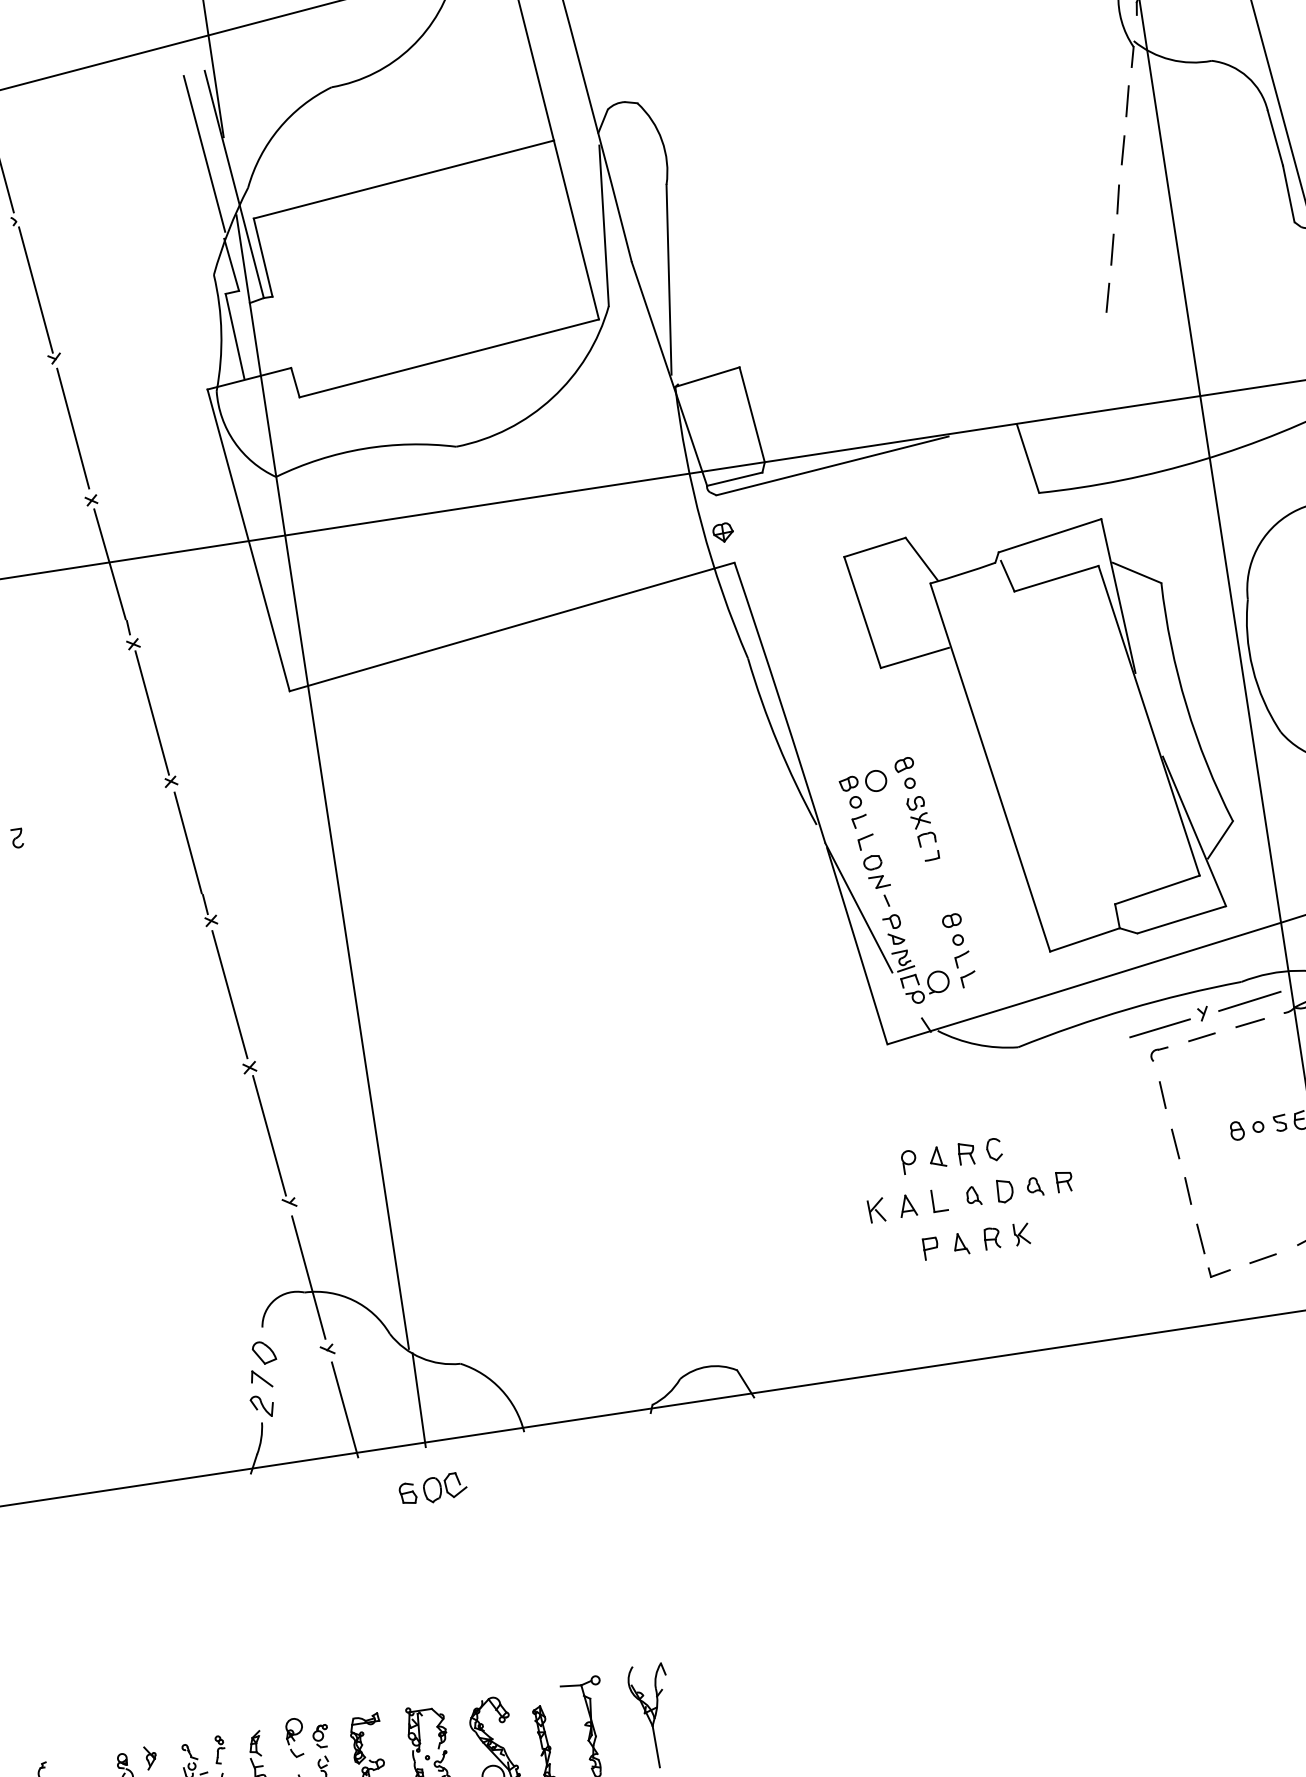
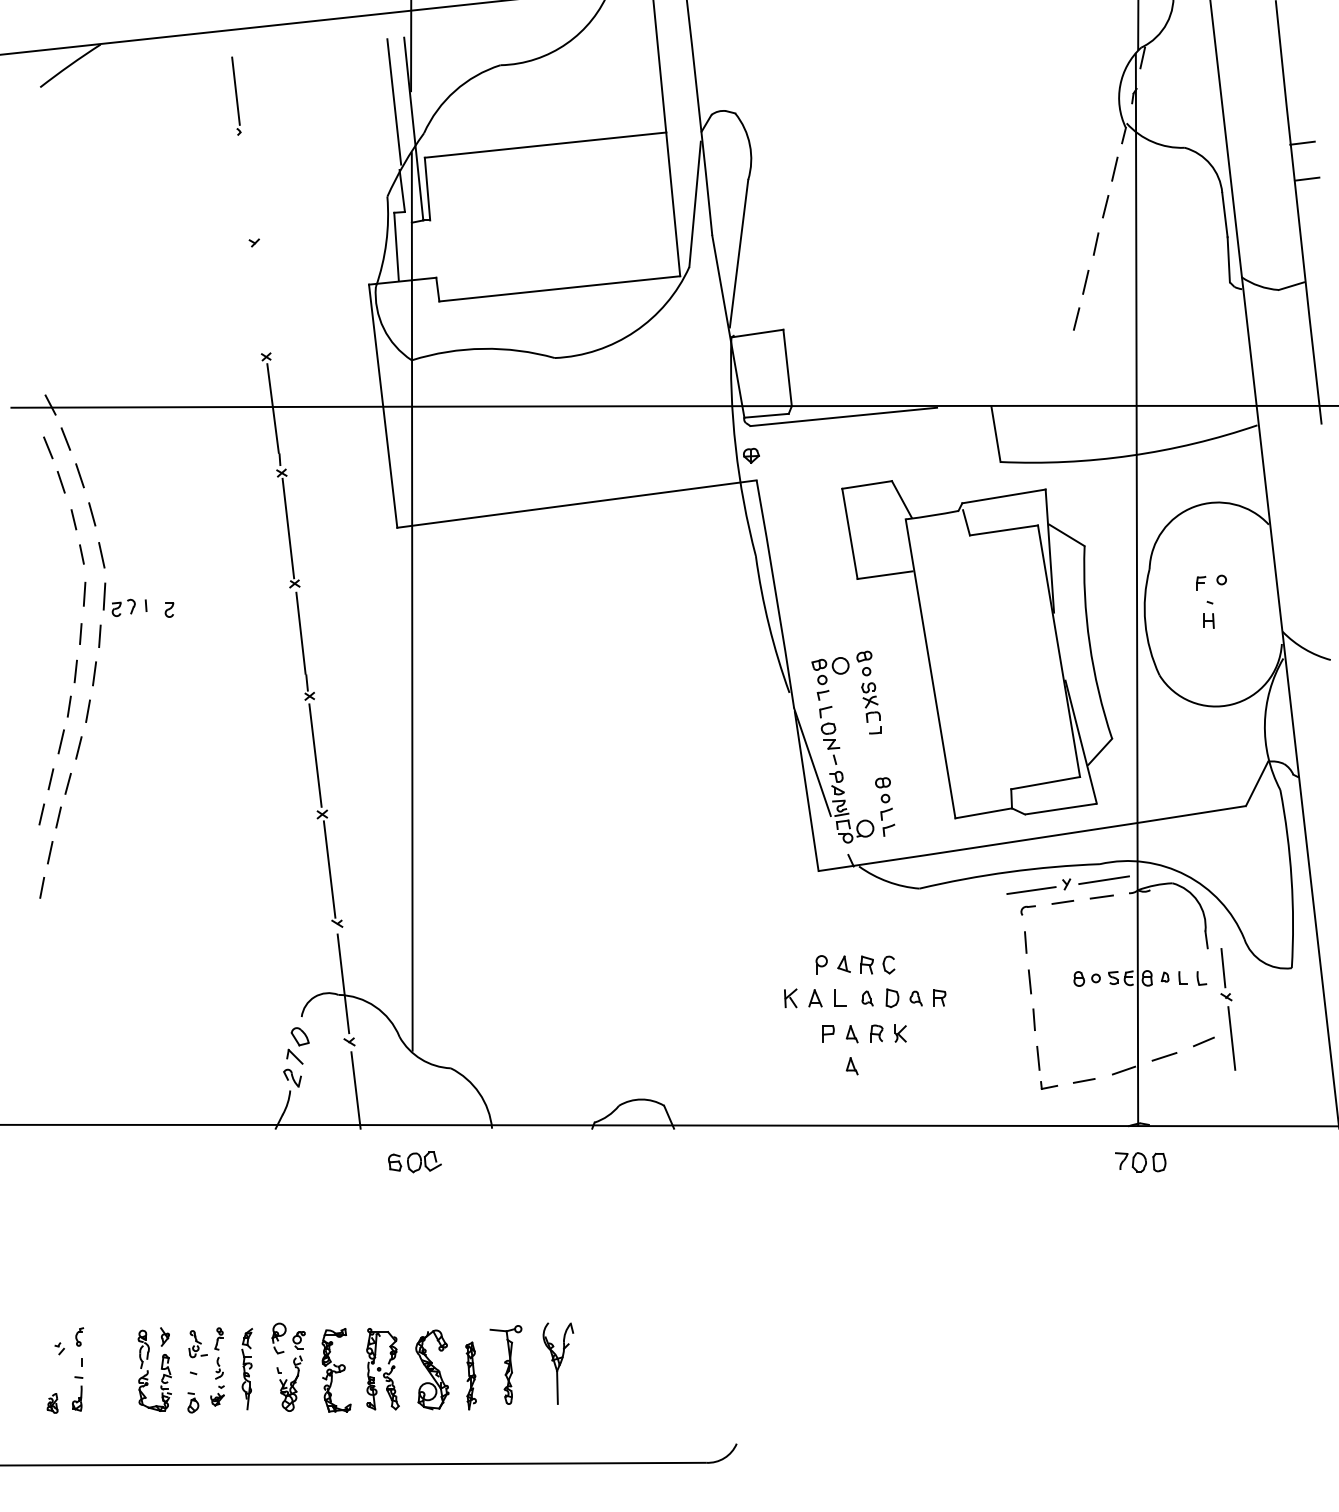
line: (35, 290) -> (247, 187), removed
line: (73, 429) -> (260, 299), removed
part: (966, 1284) -> (851, 1066), added
line: (419, 1400) -> (414, 1091), removed

